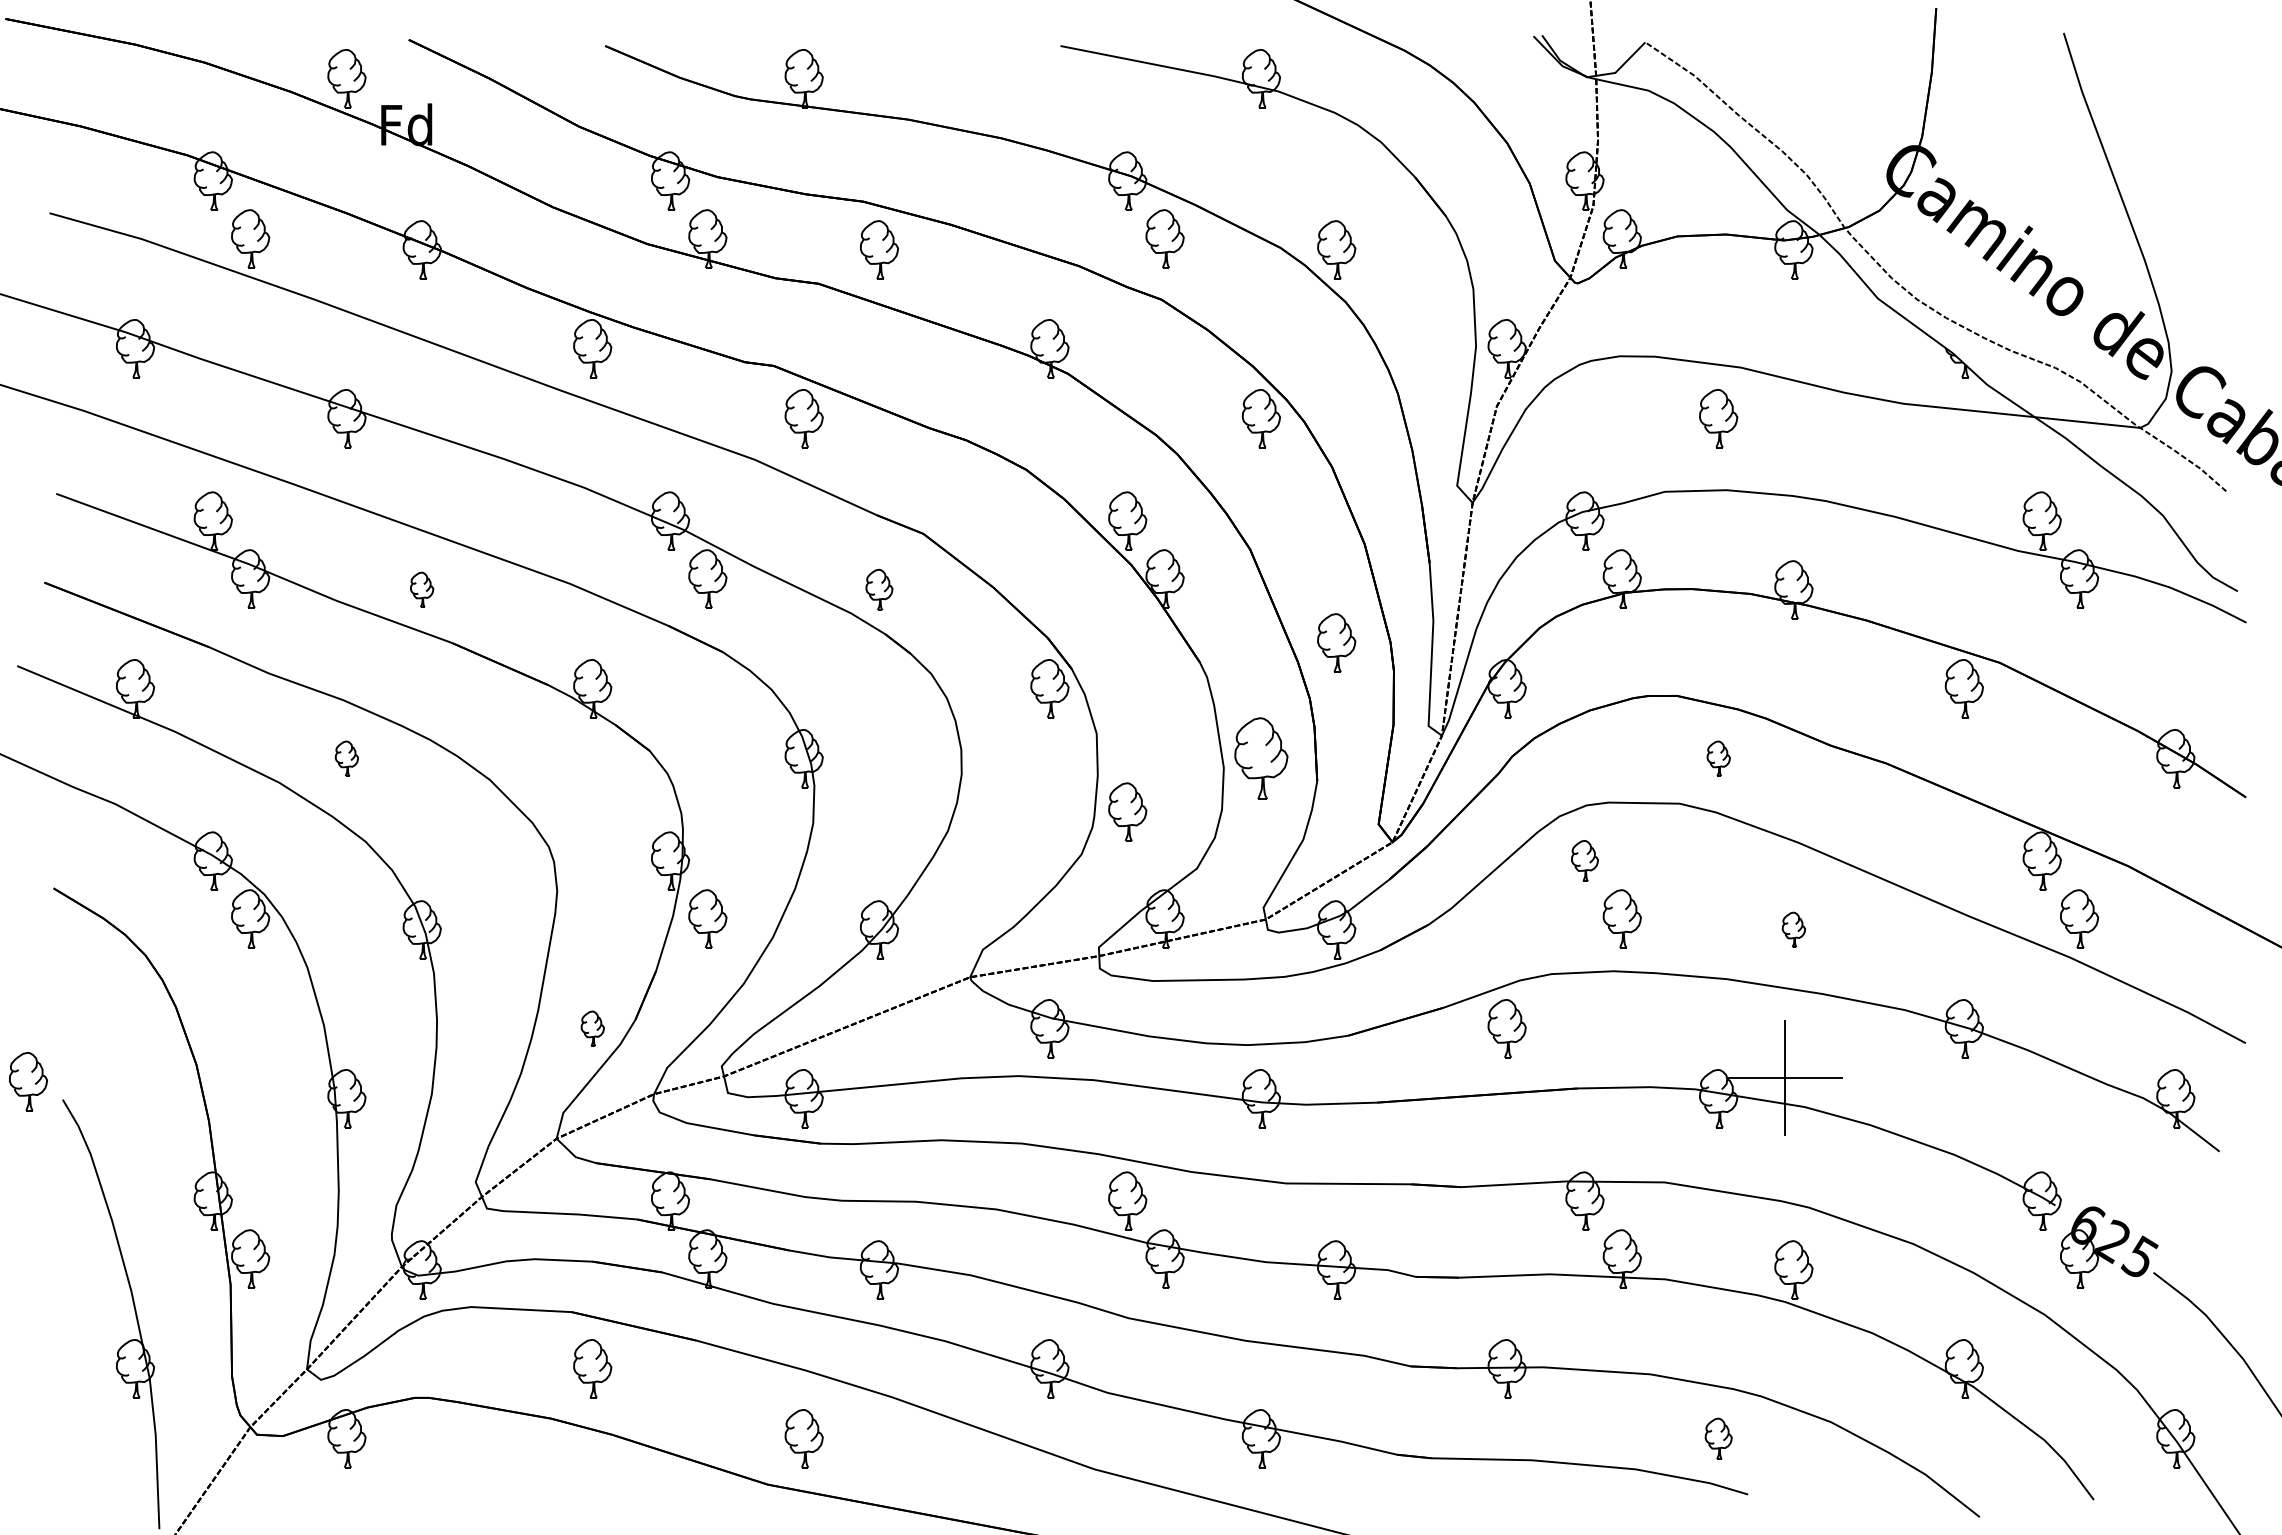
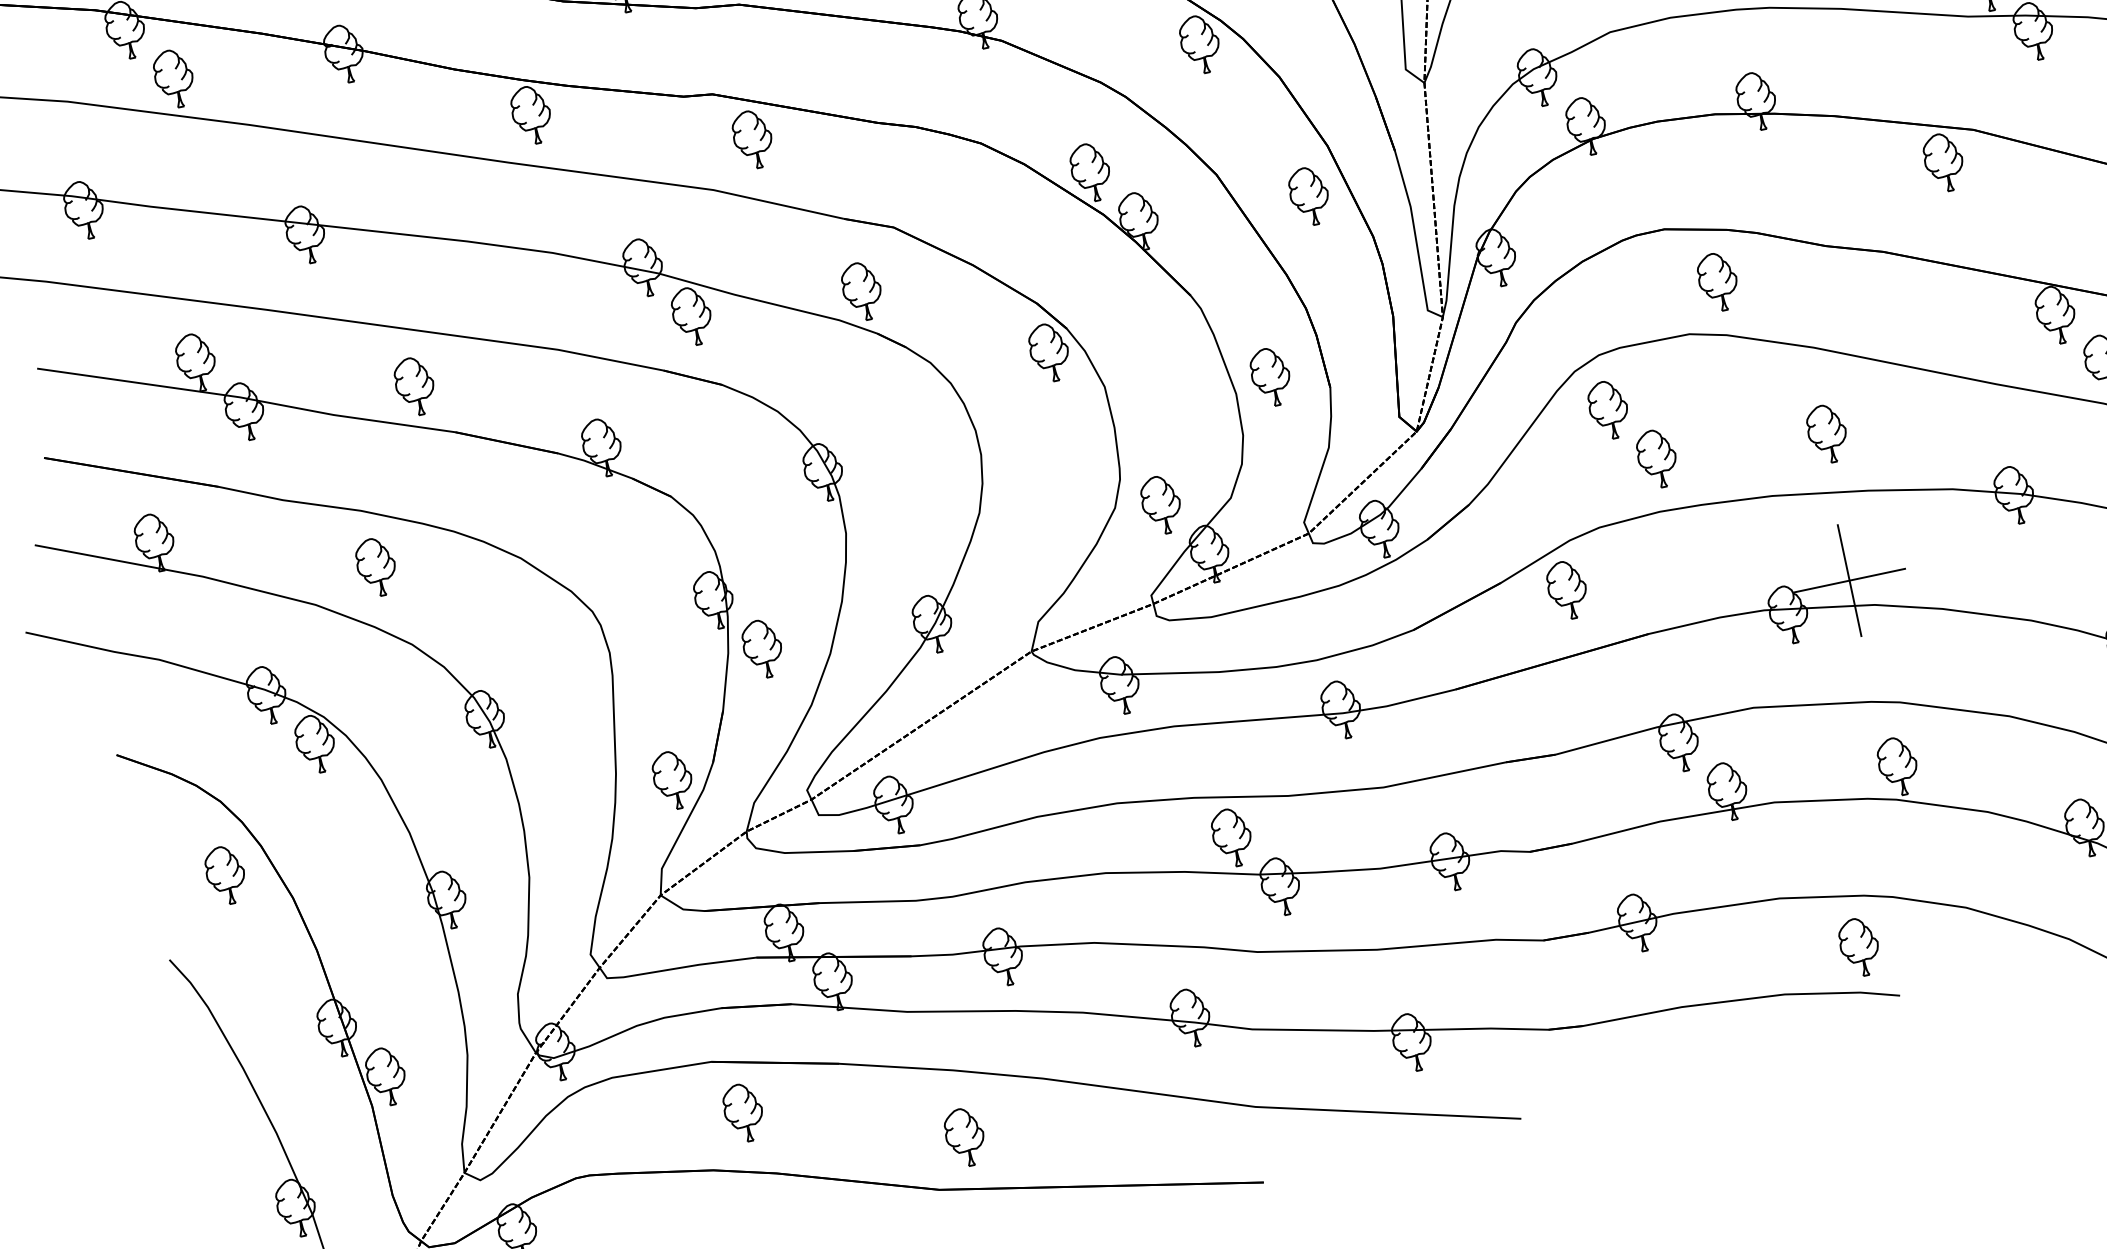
part: (421, 589) -> (414, 386), size x1.67
part: (879, 589) -> (862, 291), size x1.43
part: (1336, 642) -> (1309, 196), moved
part: (346, 758) -> (376, 567), size x1.67
part: (1261, 758) -> (1271, 376), size x0.71
part: (1718, 758) -> (1718, 281), size x1.67
part: (1127, 811) -> (1161, 504), moved
part: (1584, 860) -> (1608, 409), size x1.43
part: (1793, 929) -> (1827, 433), size x1.67
part: (592, 1028) -> (672, 780), size x1.67
part: (28, 1081) -> (225, 875), moved
part: (1718, 1438) -> (1859, 947), size x1.43

